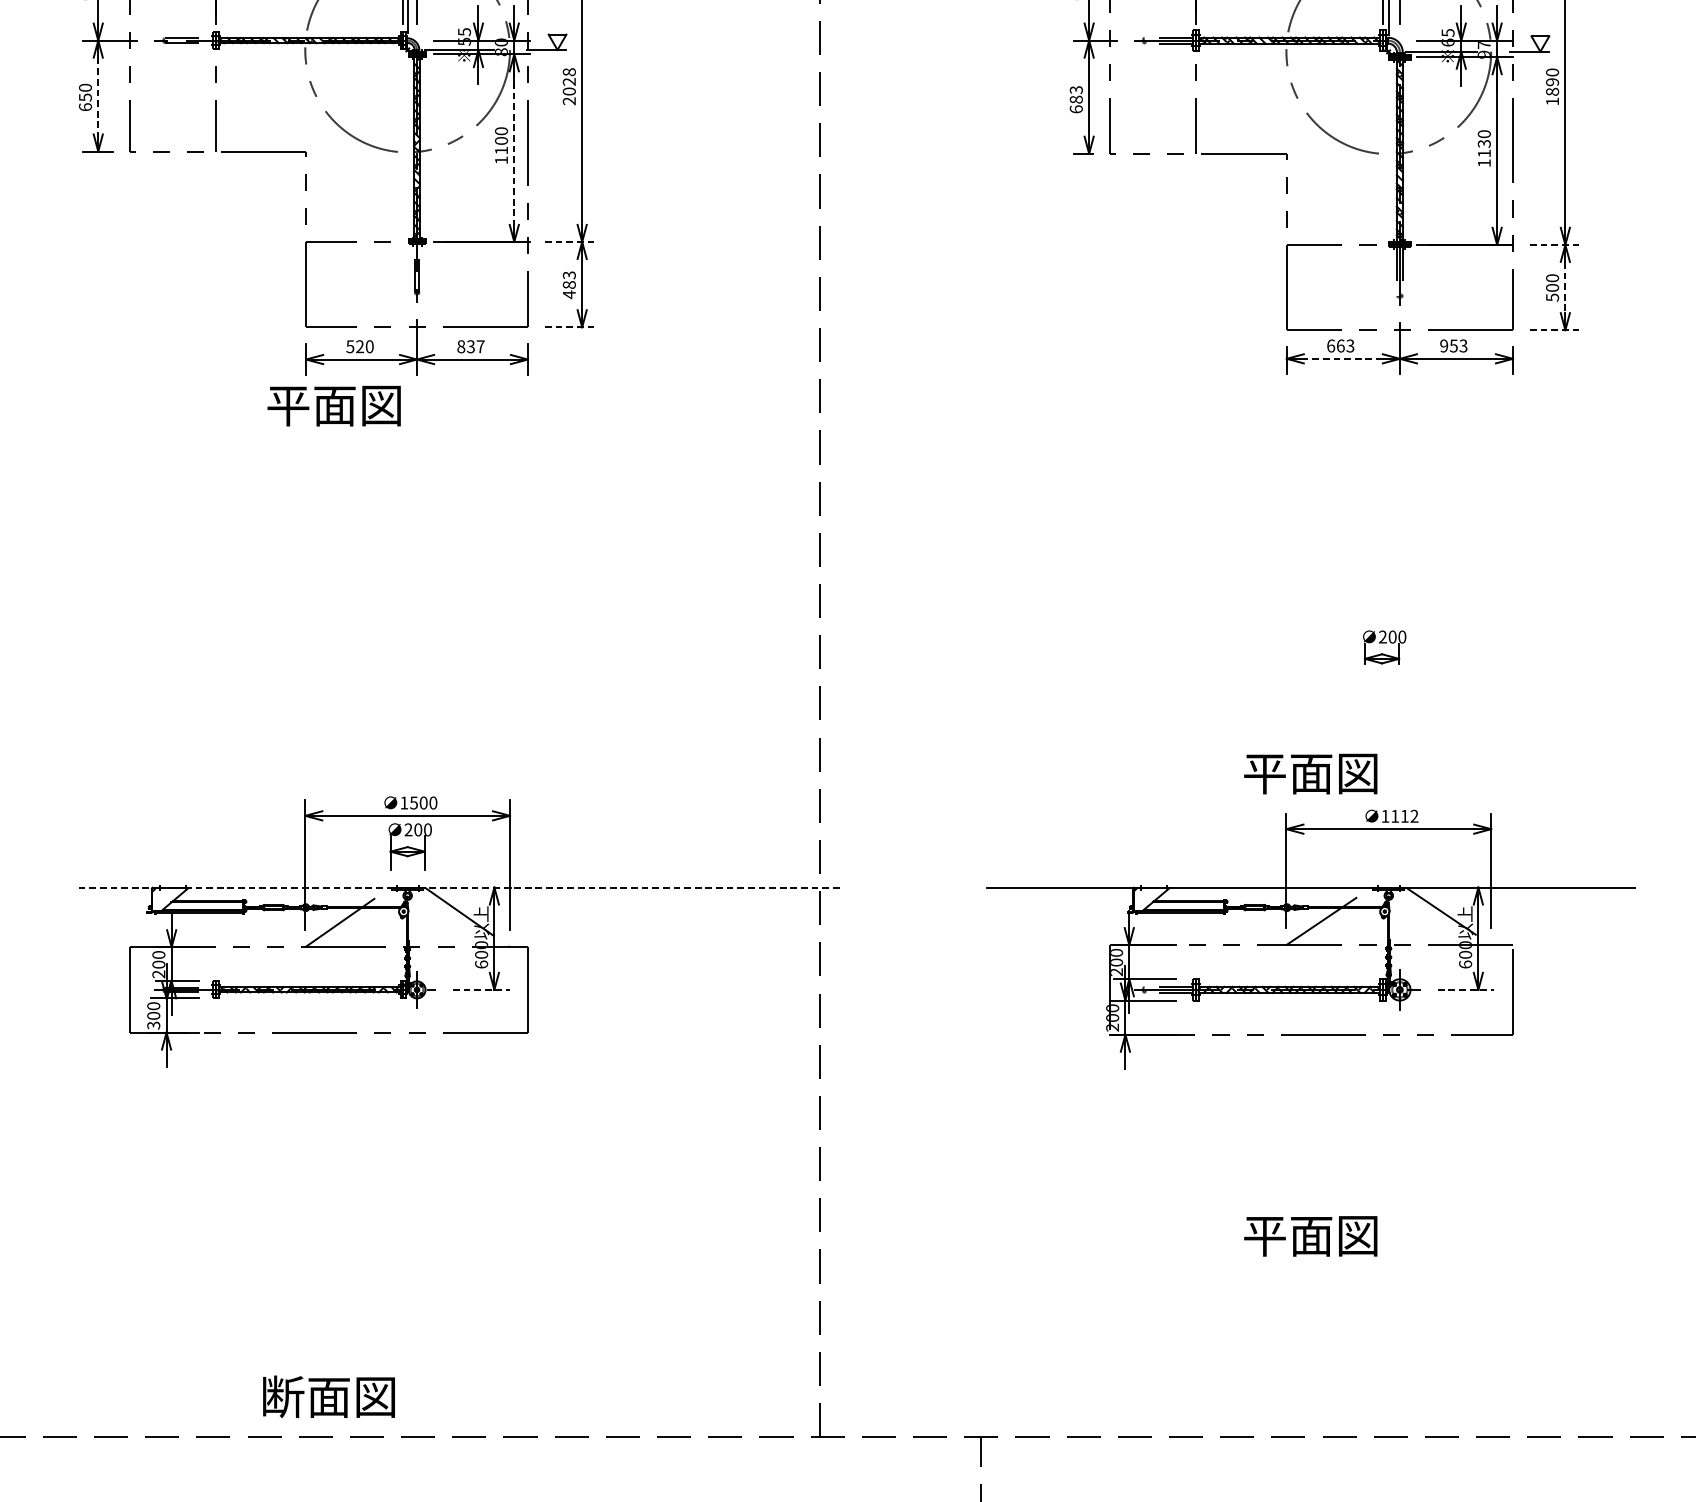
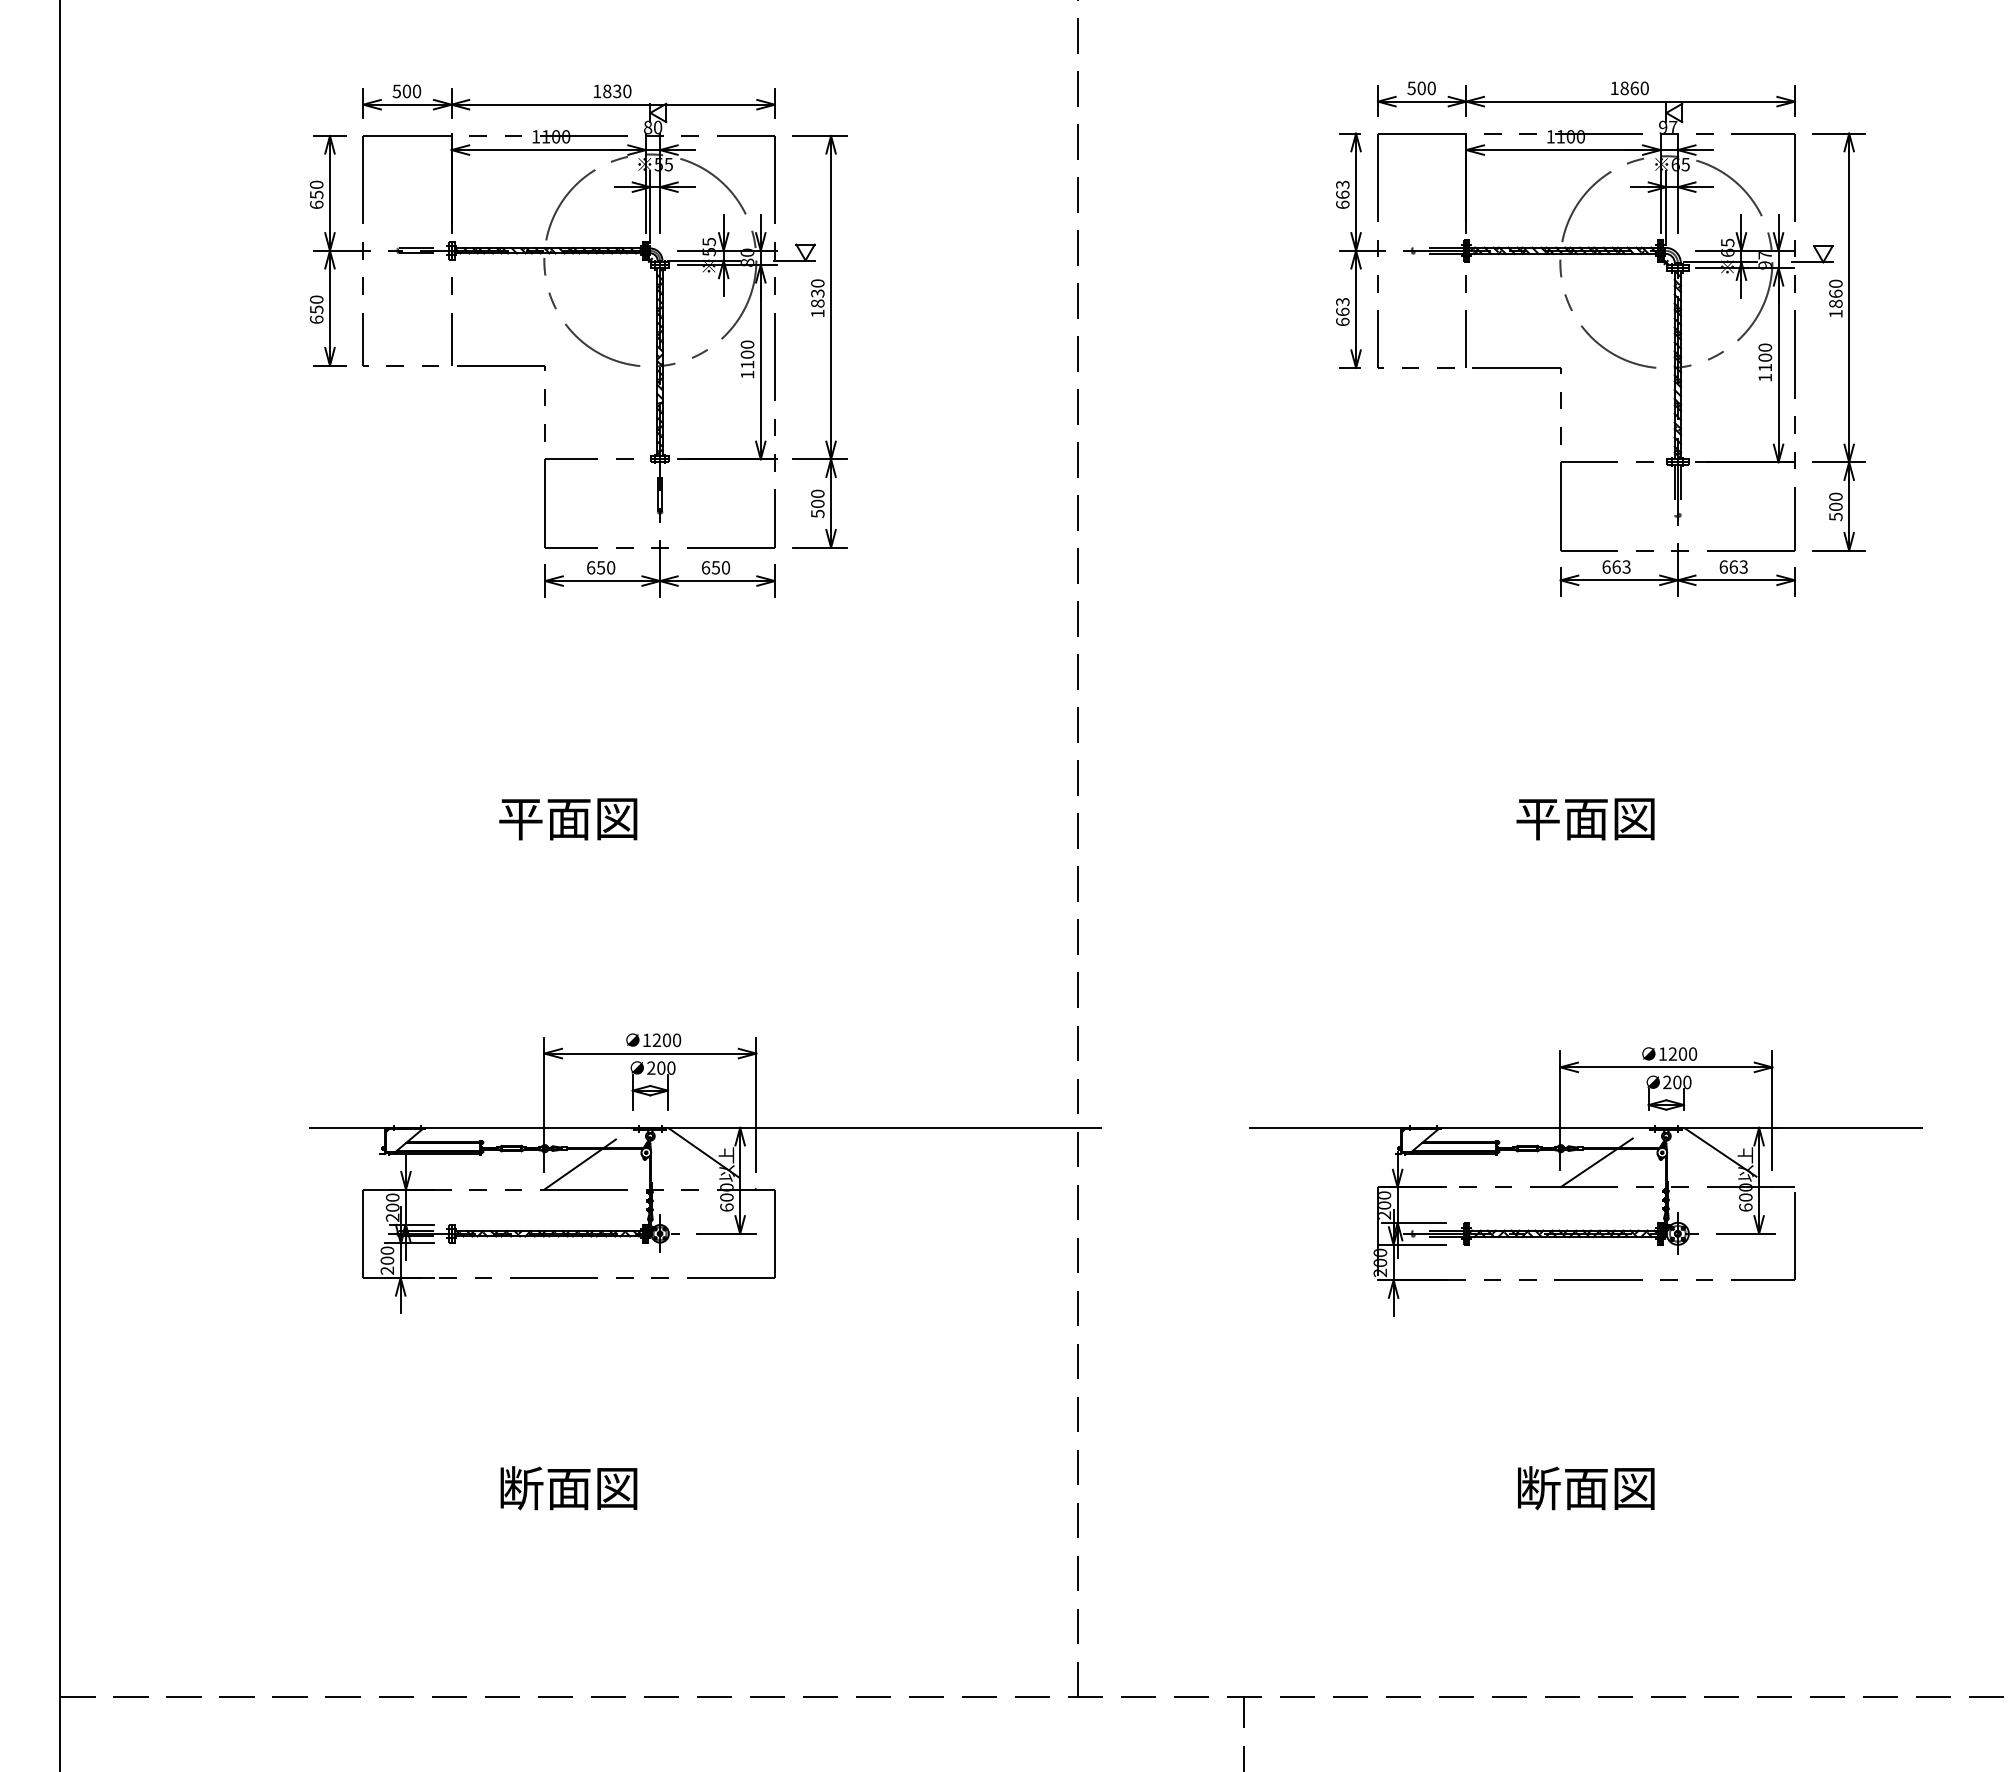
text: (1552, 81) -> (1835, 293), 1890 -> 1860
text: (569, 86) -> (817, 298), 2028 -> 1830
line: (98, 96) -> (330, 308), dashed -> solid
text: (1076, 99) -> (1342, 311), 683 -> 663
text: (1483, 143) -> (1764, 357), 1130 -> 1100
line: (514, 148) -> (760, 362), dashed -> solid
line: (571, 242) -> (820, 459), dashed -> solid
line: (1556, 245) -> (1839, 462), dashed -> solid
text: (569, 284) -> (817, 503), 483 -> 500
line: (1565, 287) -> (1849, 506), dashed -> solid
line: (571, 327) -> (820, 547), dashed -> solid
line: (1556, 330) -> (1839, 550), dashed -> solid
text: (1448, 345) -> (1728, 566), 953 -> 663
text: (354, 346) -> (595, 567), 520 -> 650
text: (470, 346) -> (715, 567), 837 -> 650
line: (1343, 358) -> (1619, 580), dashed -> solid
text: (334, 406) -> (568, 819), moved
part: (1384, 646) -> (1668, 1092), moved
text: (1310, 774) -> (1585, 819), moved
text: (413, 803) -> (656, 1040), 1500 -> 1200
text: (1404, 815) -> (1682, 1053), 1112 -> 1200
line: (460, 887) -> (705, 1127), dashed -> solid
line: (482, 989) -> (727, 1233), dashed -> solid
line: (1466, 989) -> (1746, 1233), dashed -> solid
text: (153, 1025) -> (387, 1270), 300 -> 200
text: (1265, 1235) -> (1538, 1488), 平面図 -> 断面図
text: (328, 1397) -> (568, 1488), moved

